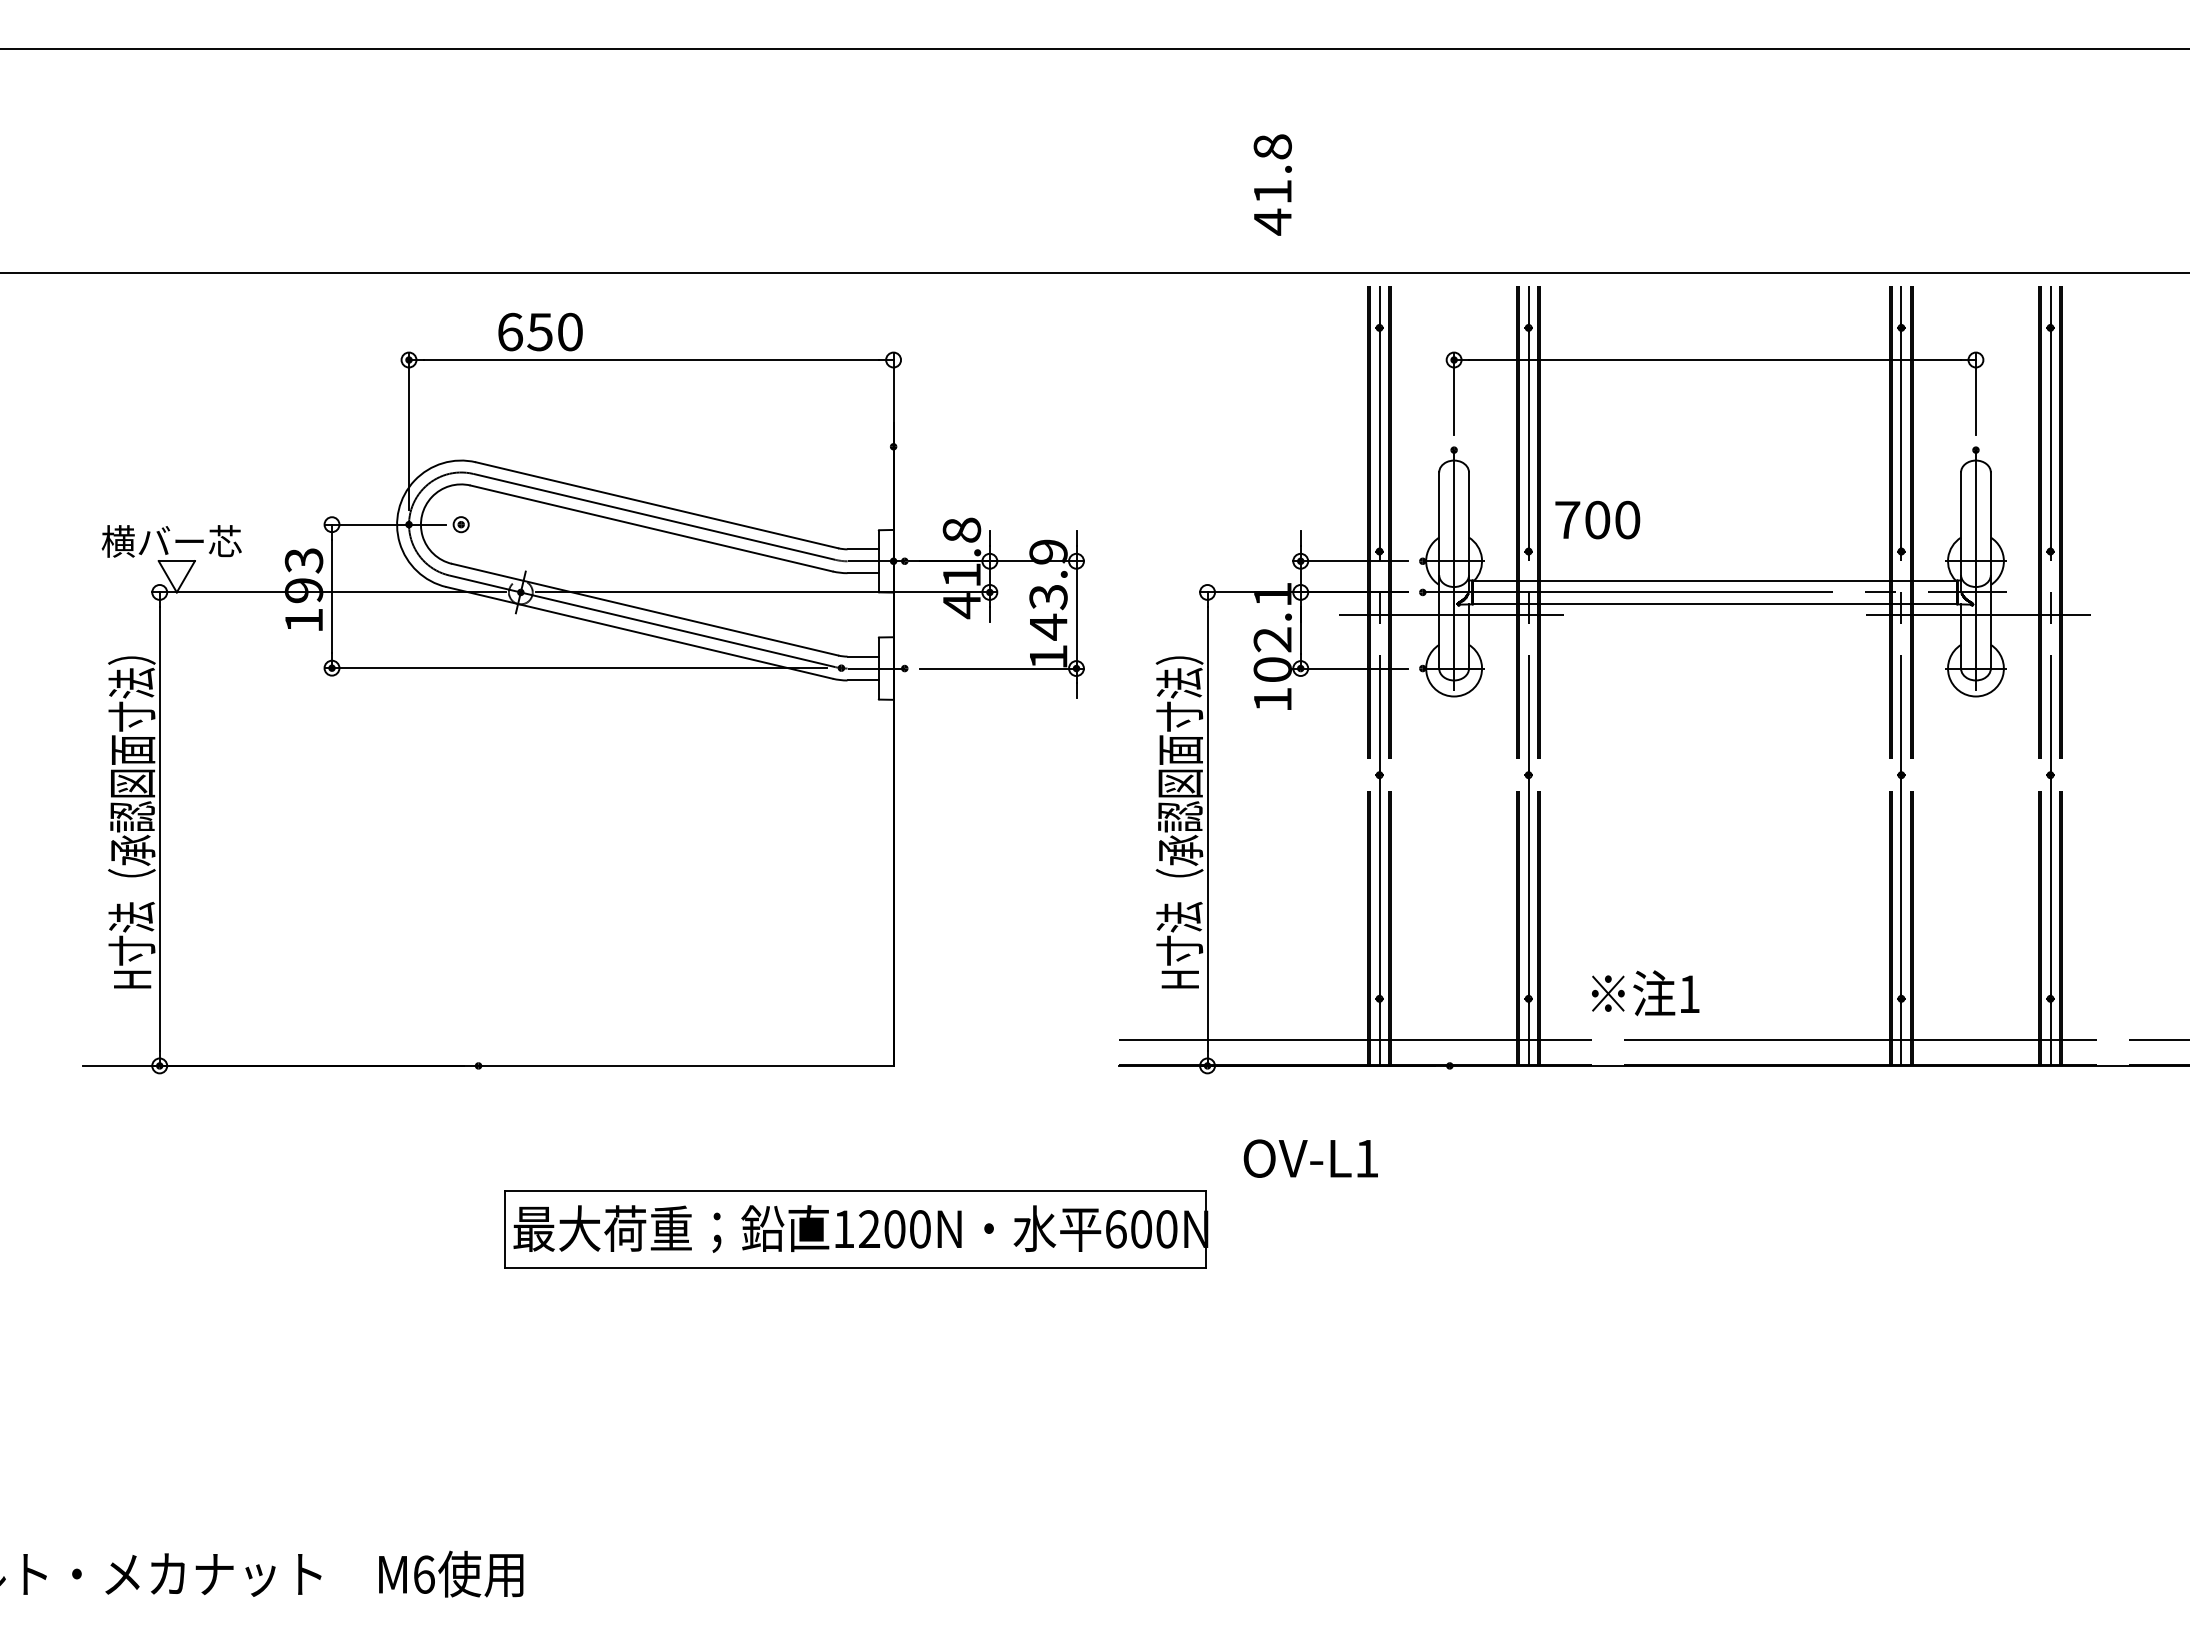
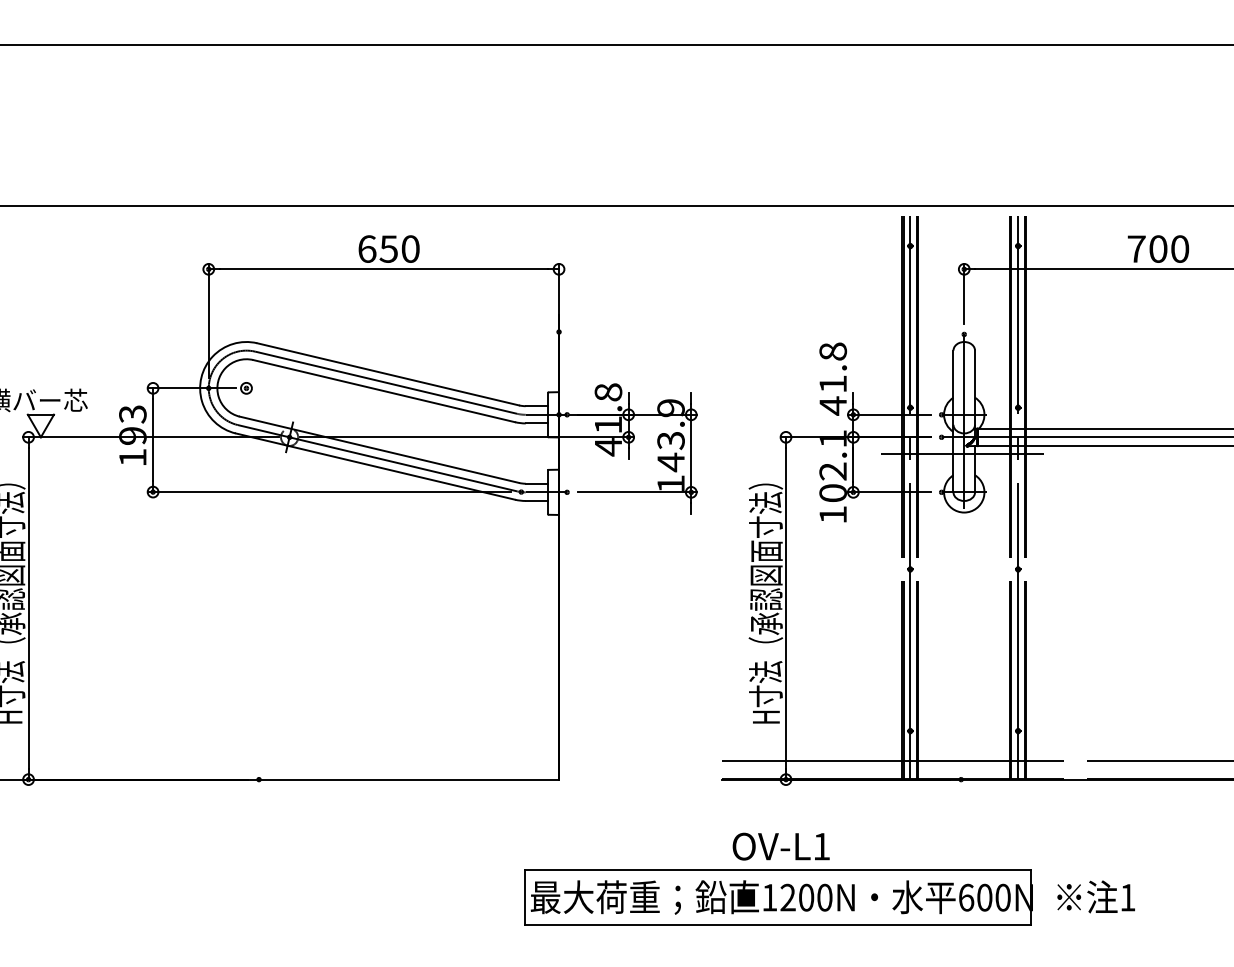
text: (1272, 184) -> (832, 378), moved
text: (540, 331) -> (389, 248), moved
text: (1597, 519) -> (1158, 248), moved
text: (1645, 993) -> (1096, 897), moved
text: (1310, 1158) -> (780, 846), moved
part: (856, 1229) -> (778, 897), moved

